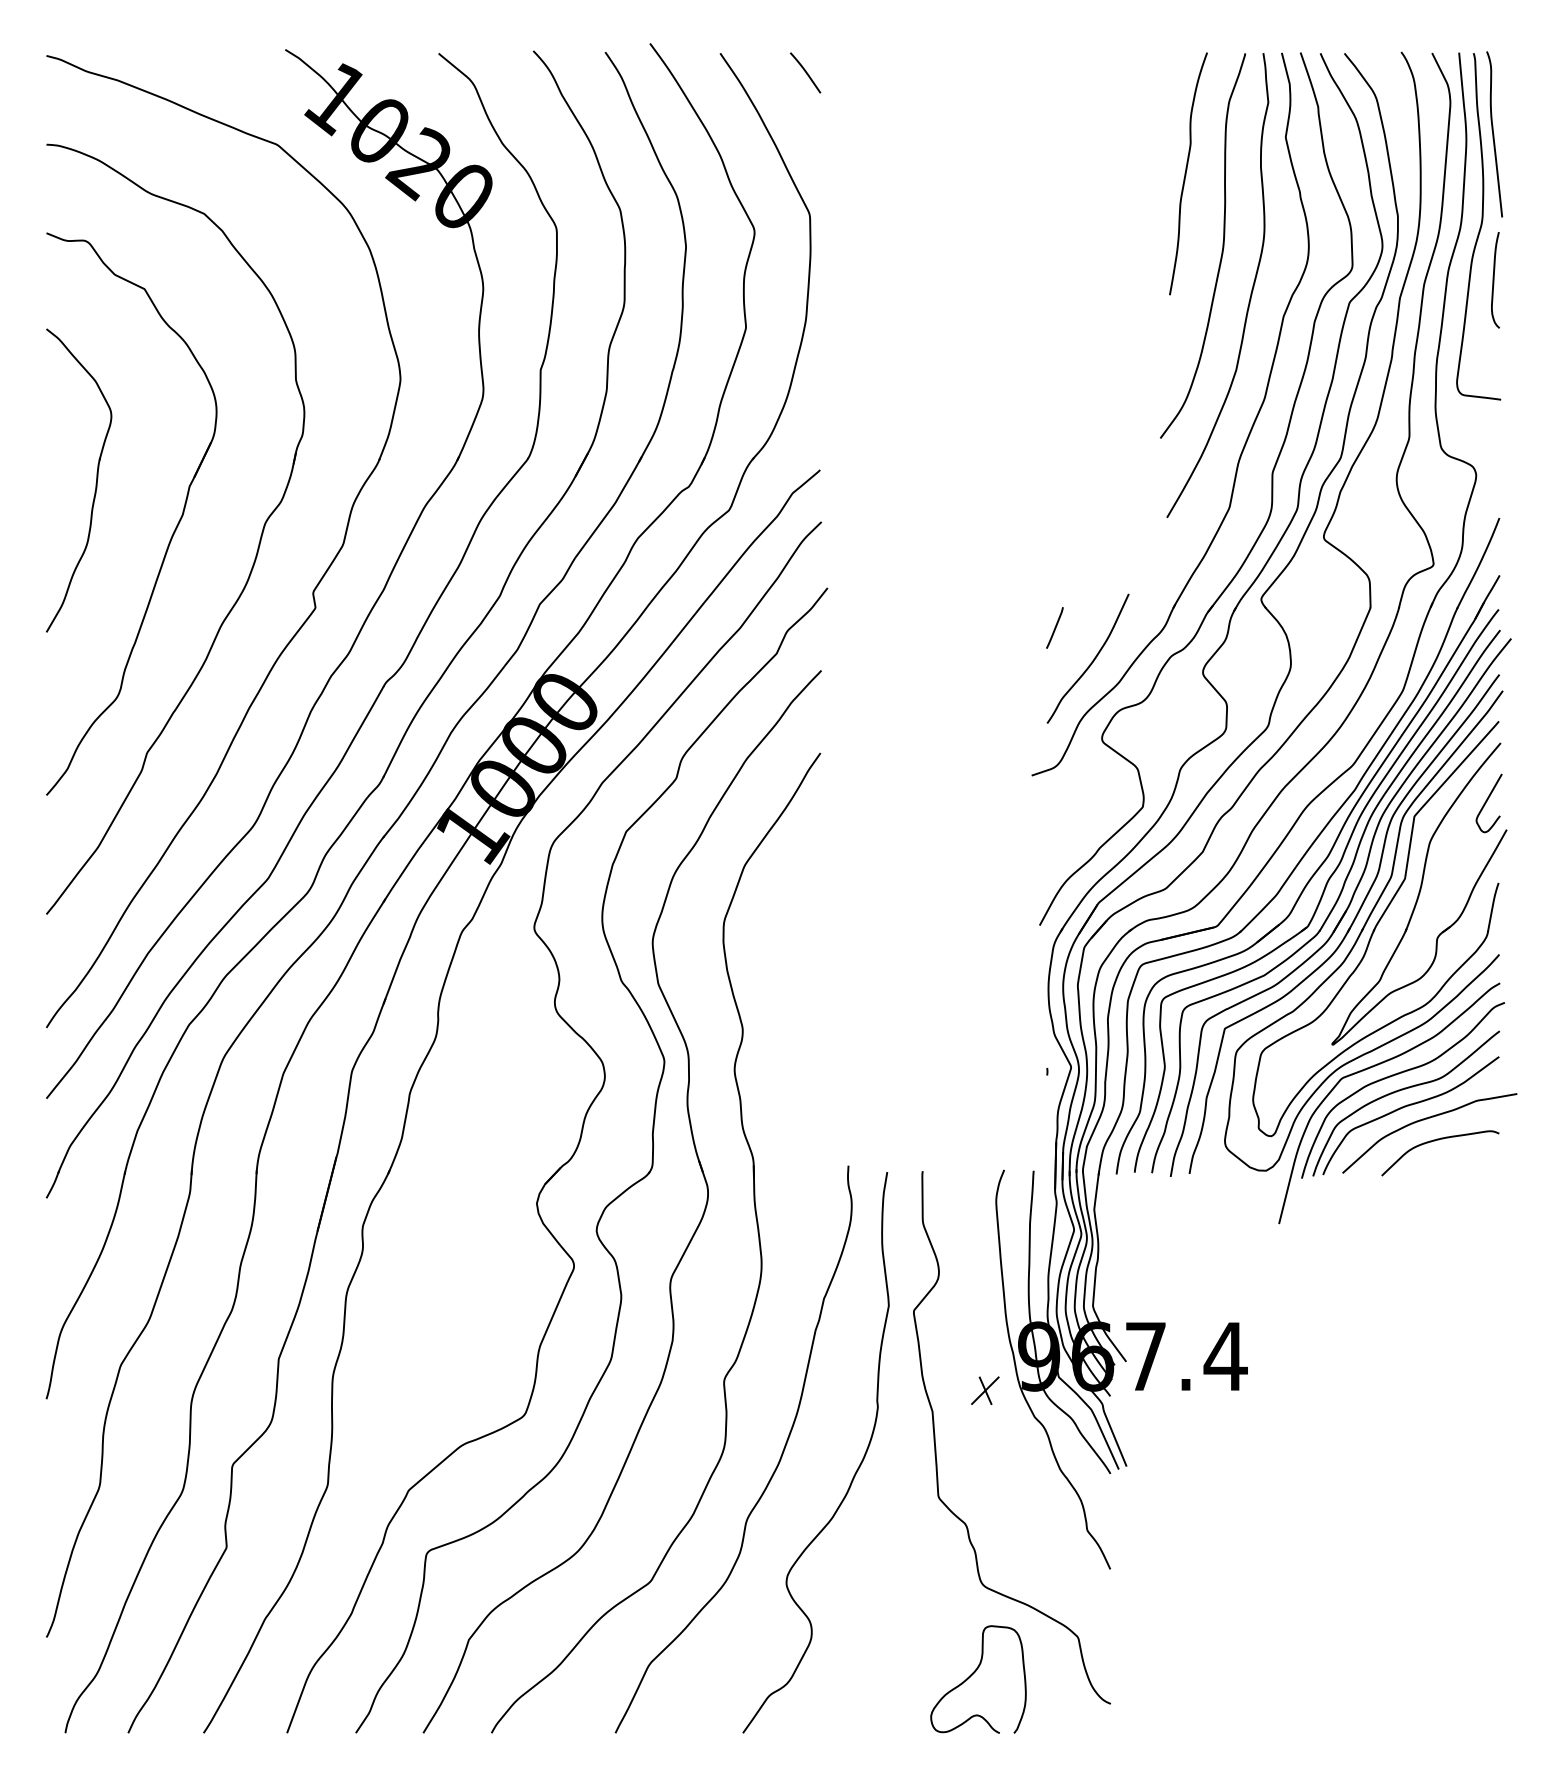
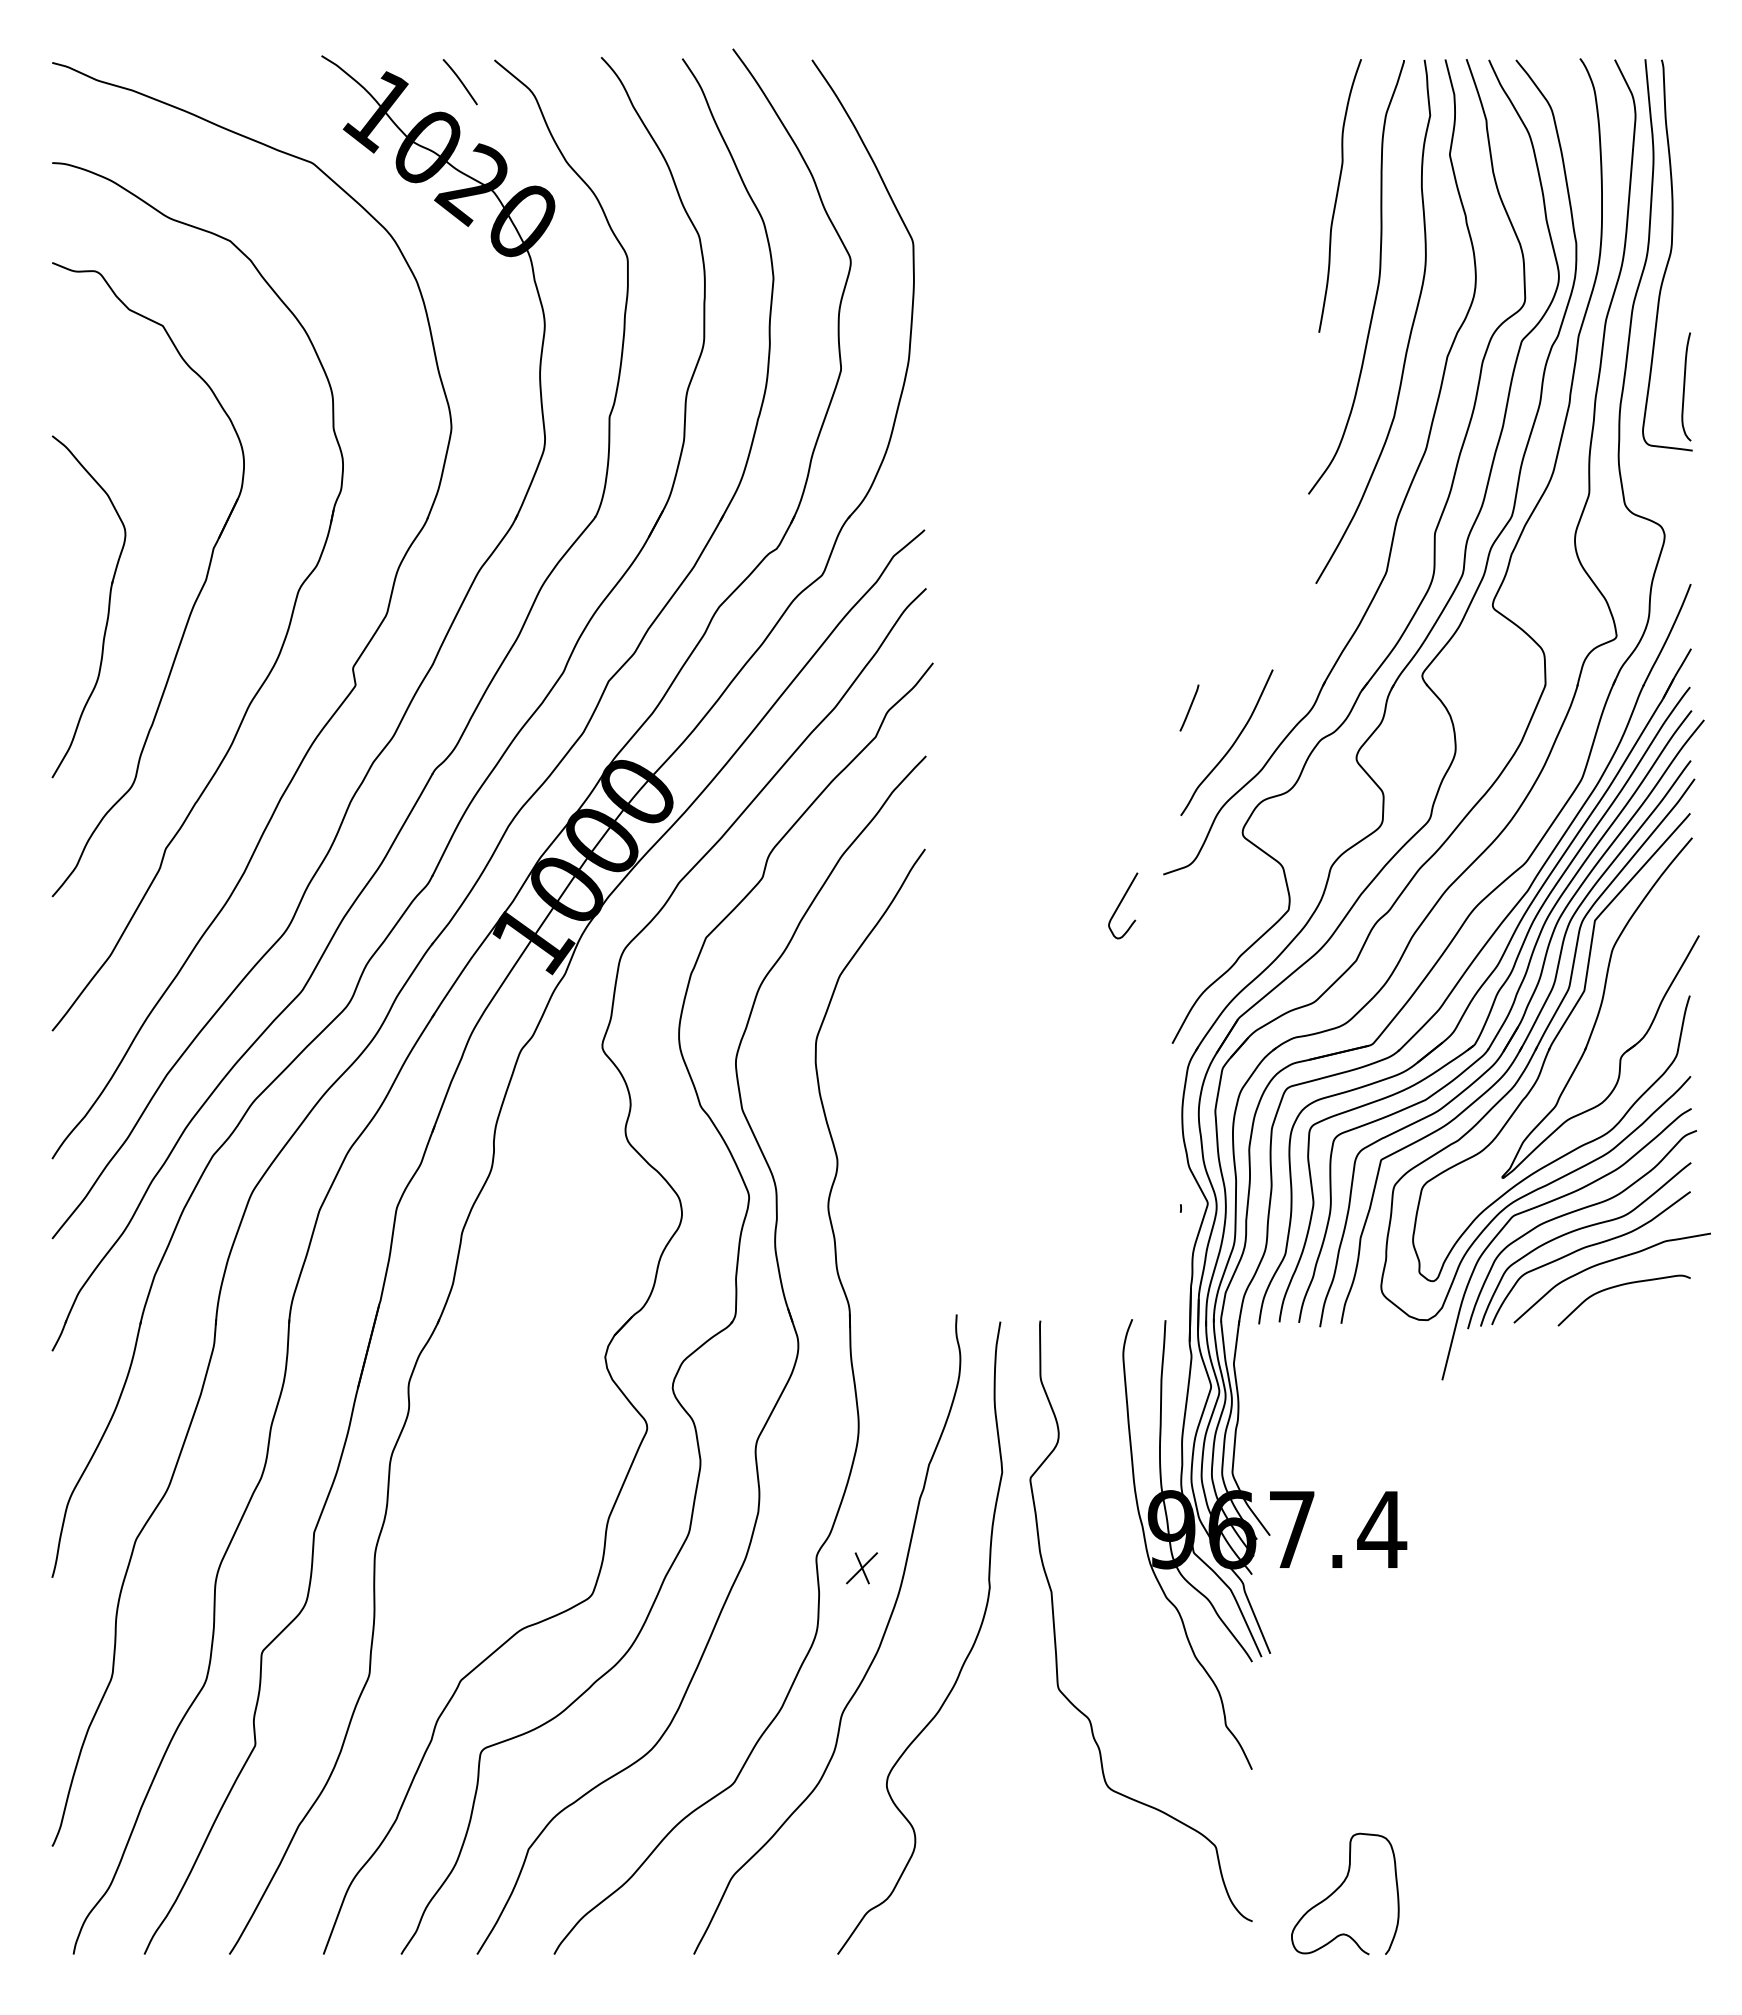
curve: (805, 73) -> (460, 82), moved
curve: (1493, 134) -> (1684, 151), removed
curve: (1494, 279) -> (1685, 386), moved
part: (95, 484) -> (107, 611), moved
curve: (1487, 801) -> (1121, 903), moved
part: (985, 1390) -> (862, 1568), moved
curve: (974, 1673) -> (1340, 1887), moved

